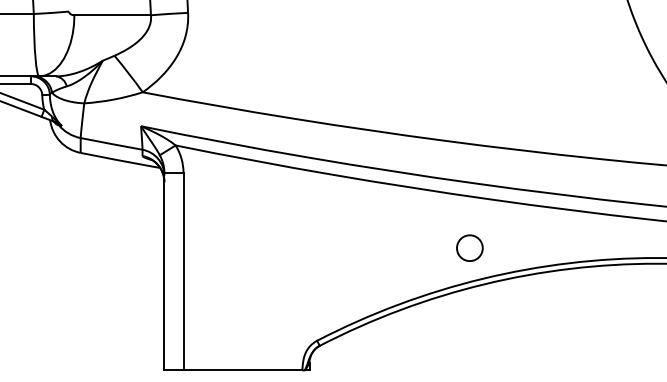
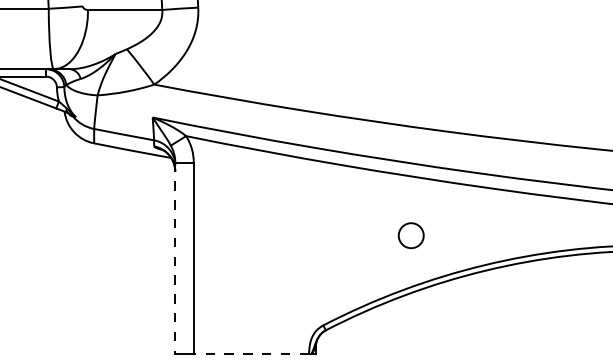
circle: (469, 247) -> (410, 235), moved
line: (164, 271) -> (175, 258), solid -> dashed
line: (242, 370) -> (250, 354), solid -> dashed

